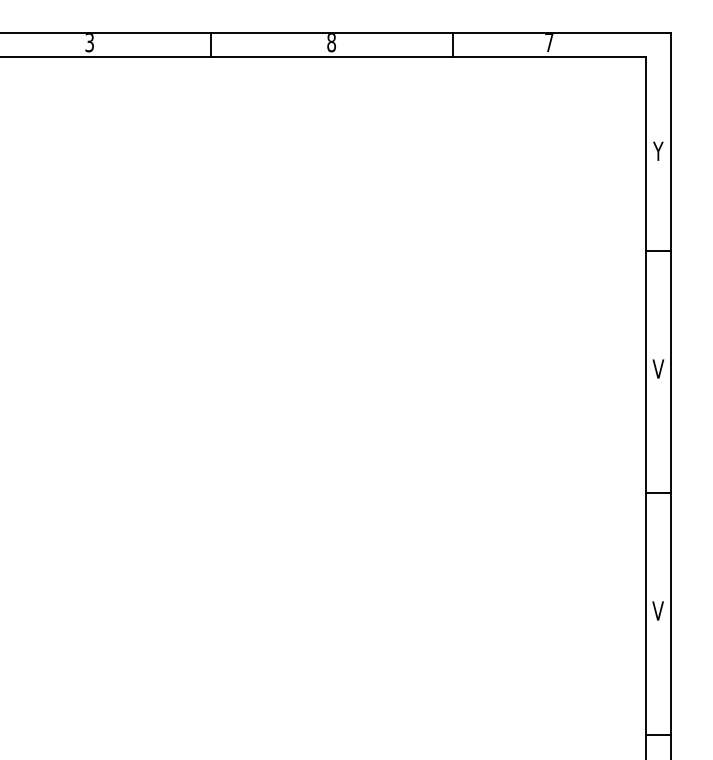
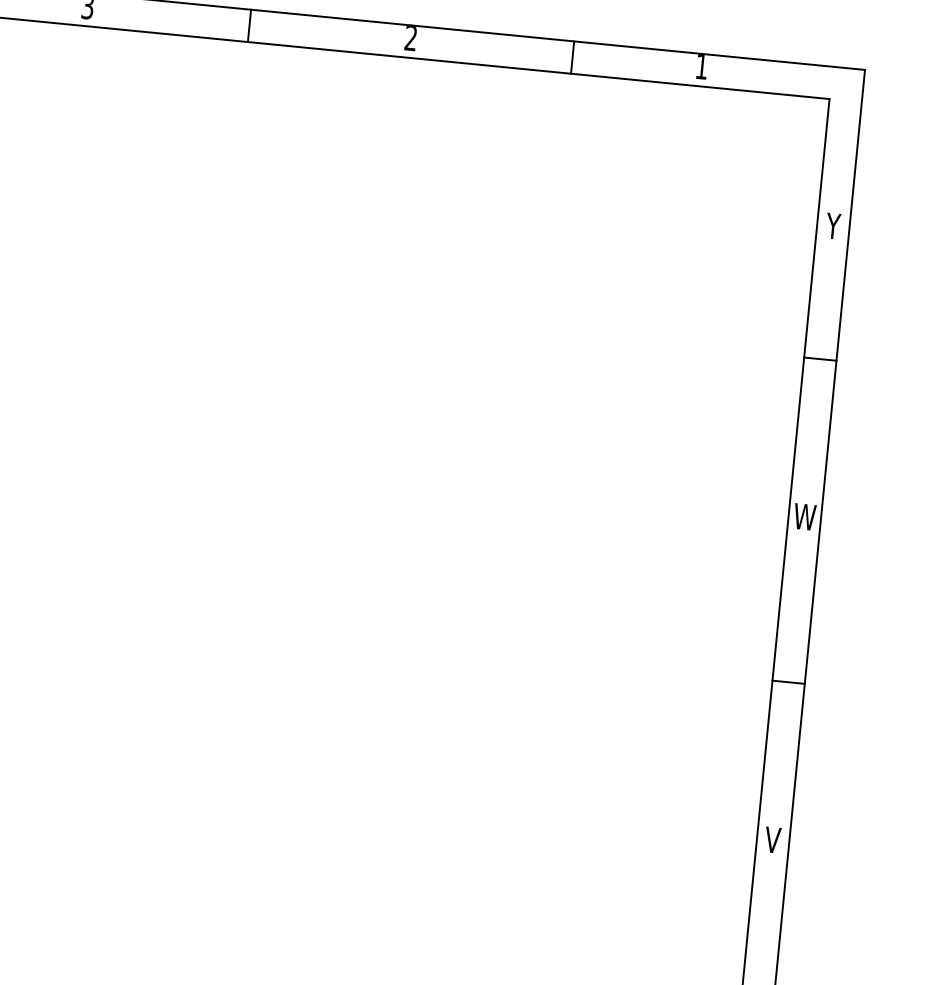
text: (549, 42) -> (702, 66), 7 -> 1
text: (331, 43) -> (410, 39), 8 -> 2
text: (658, 368) -> (805, 516), V -> W

